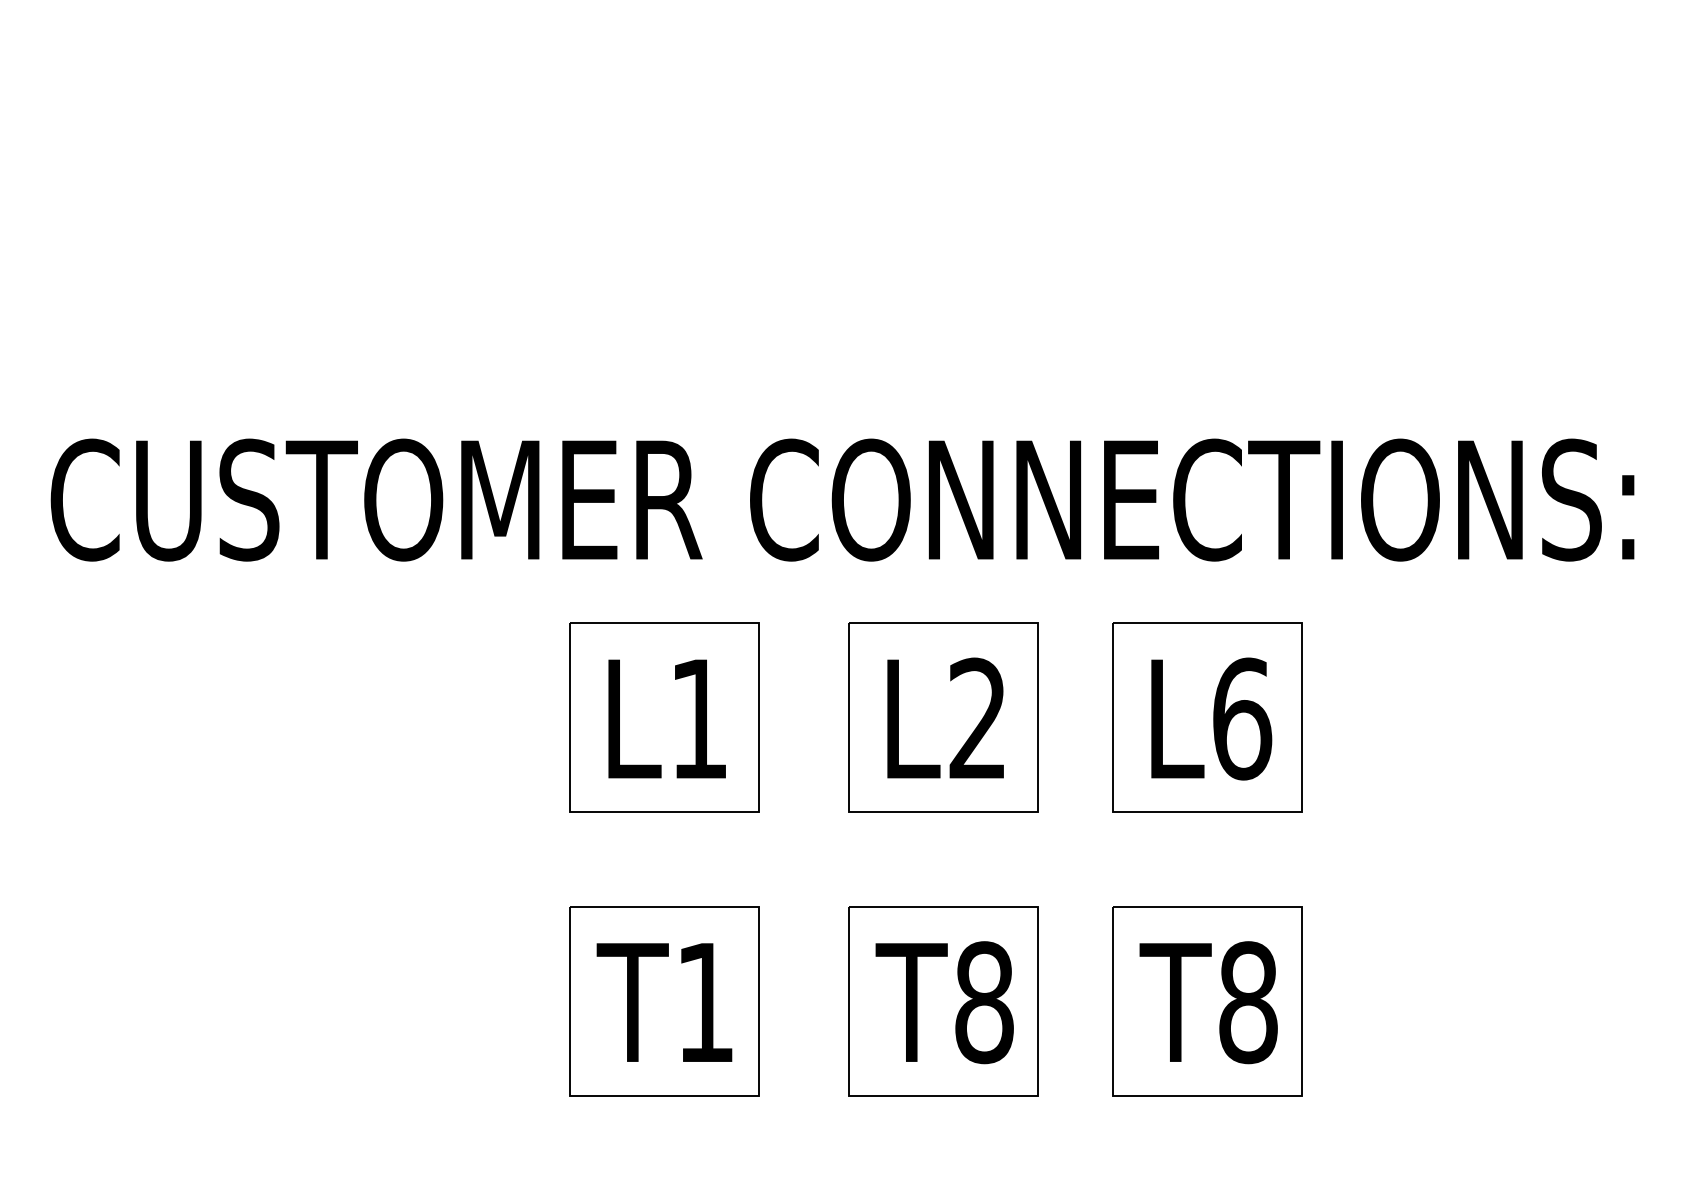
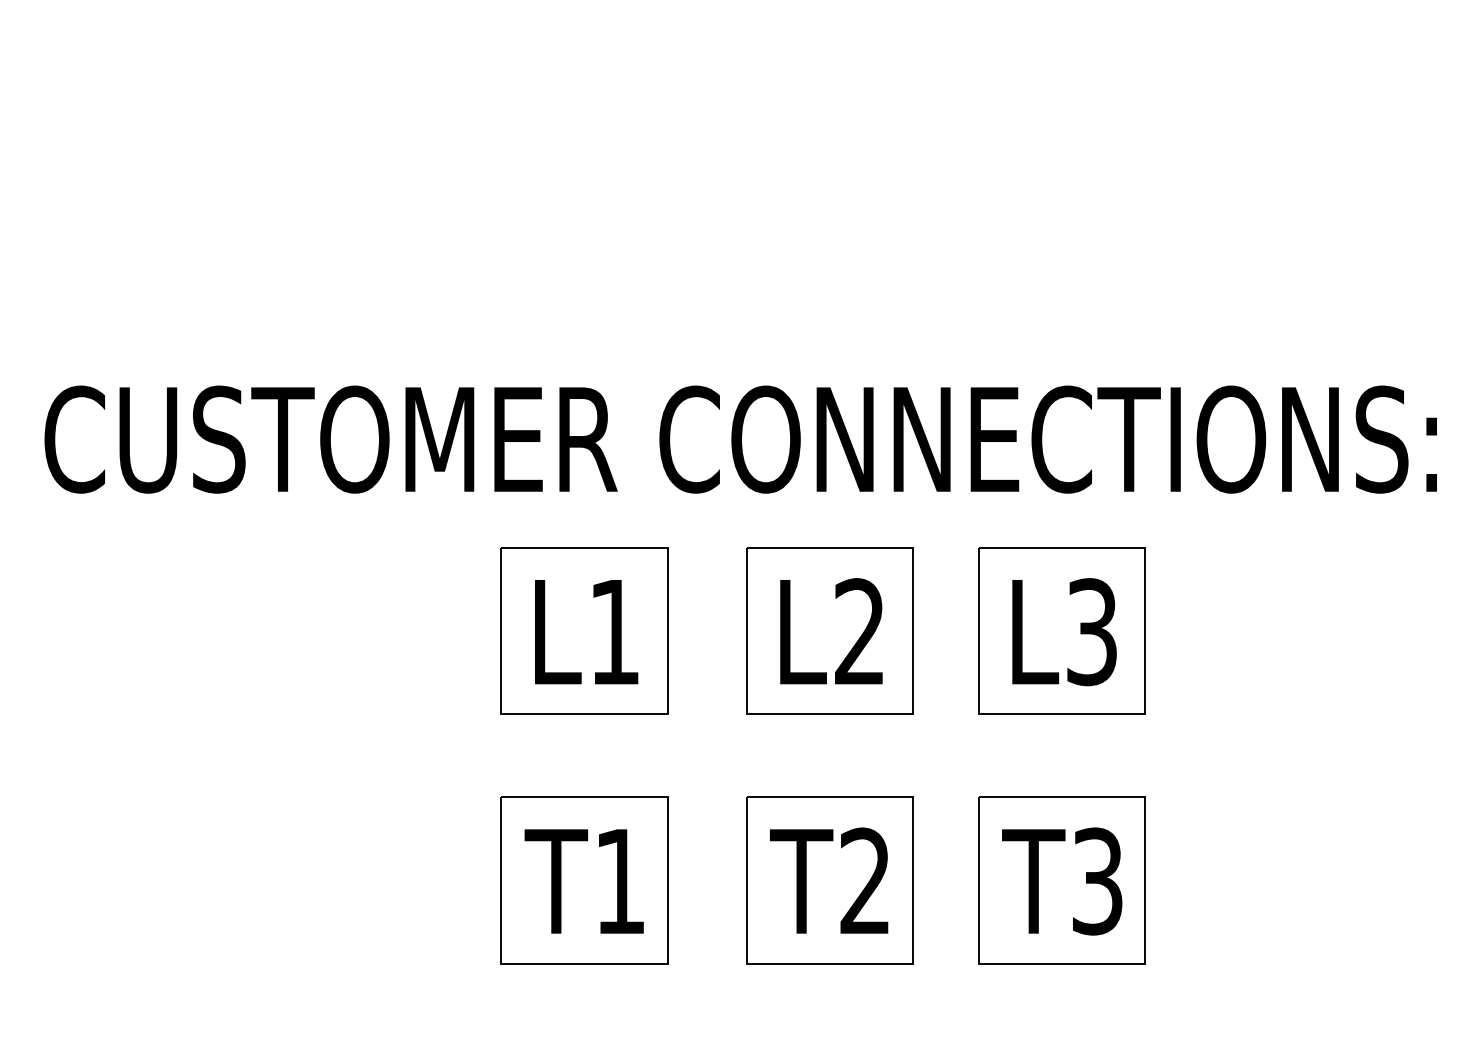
text: (1242, 719) -> (1092, 632), L6 -> L3
text: (984, 1002) -> (865, 881), T8 -> T2
text: (1248, 1002) -> (1097, 881), T8 -> T3

